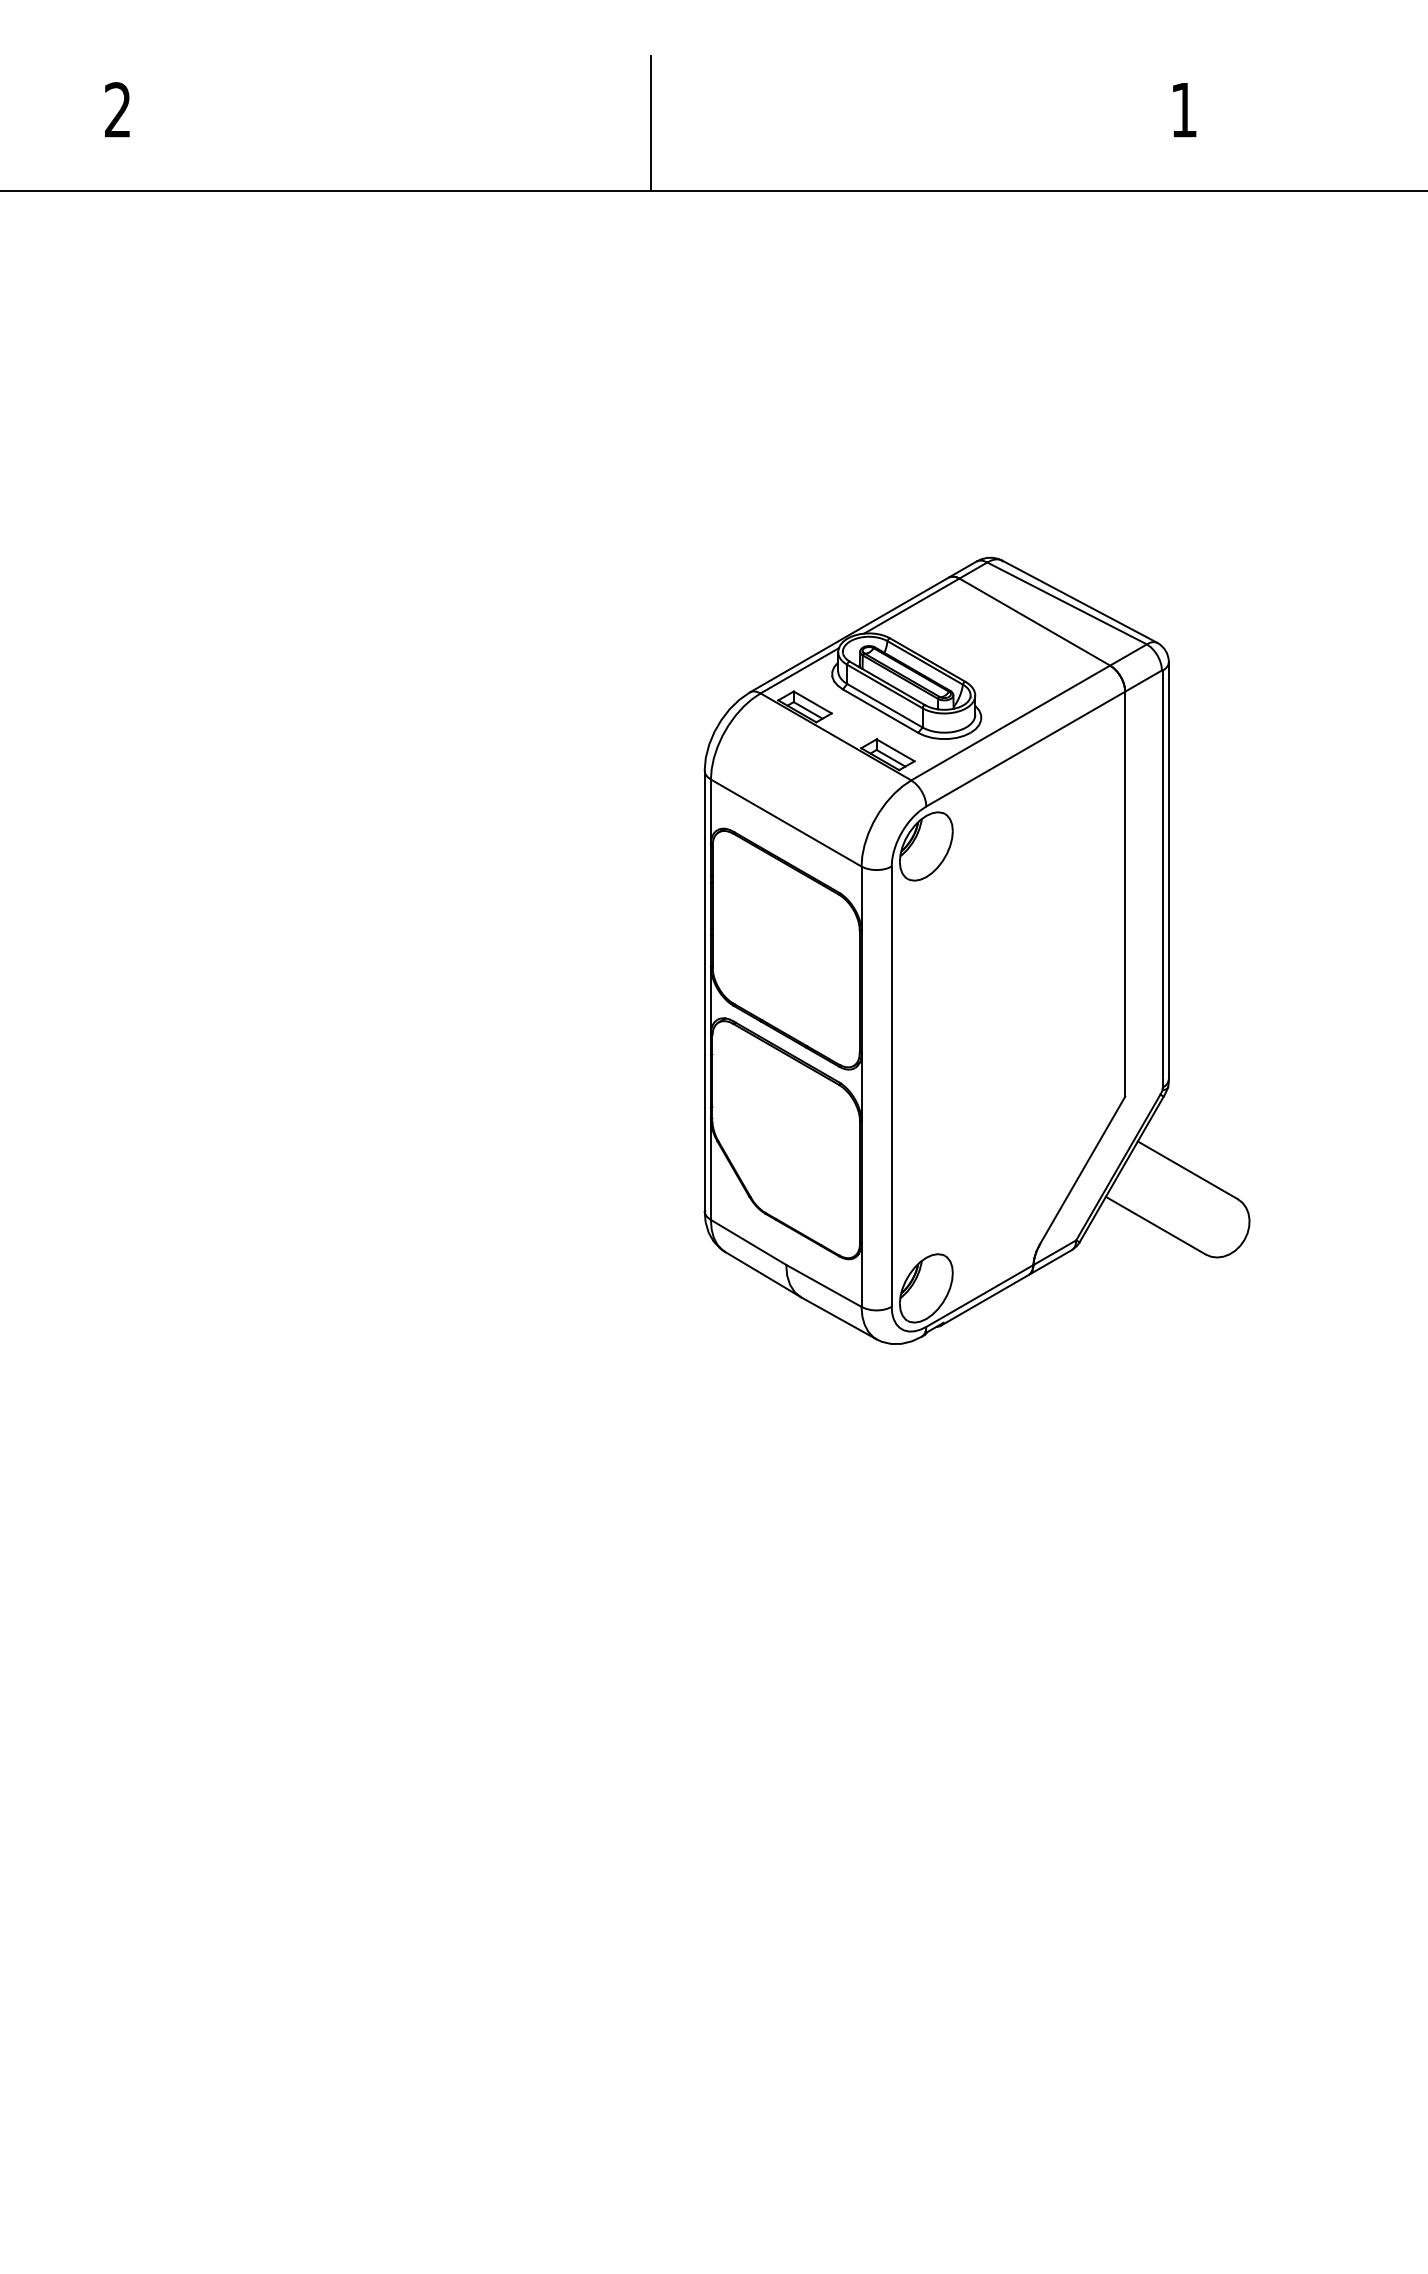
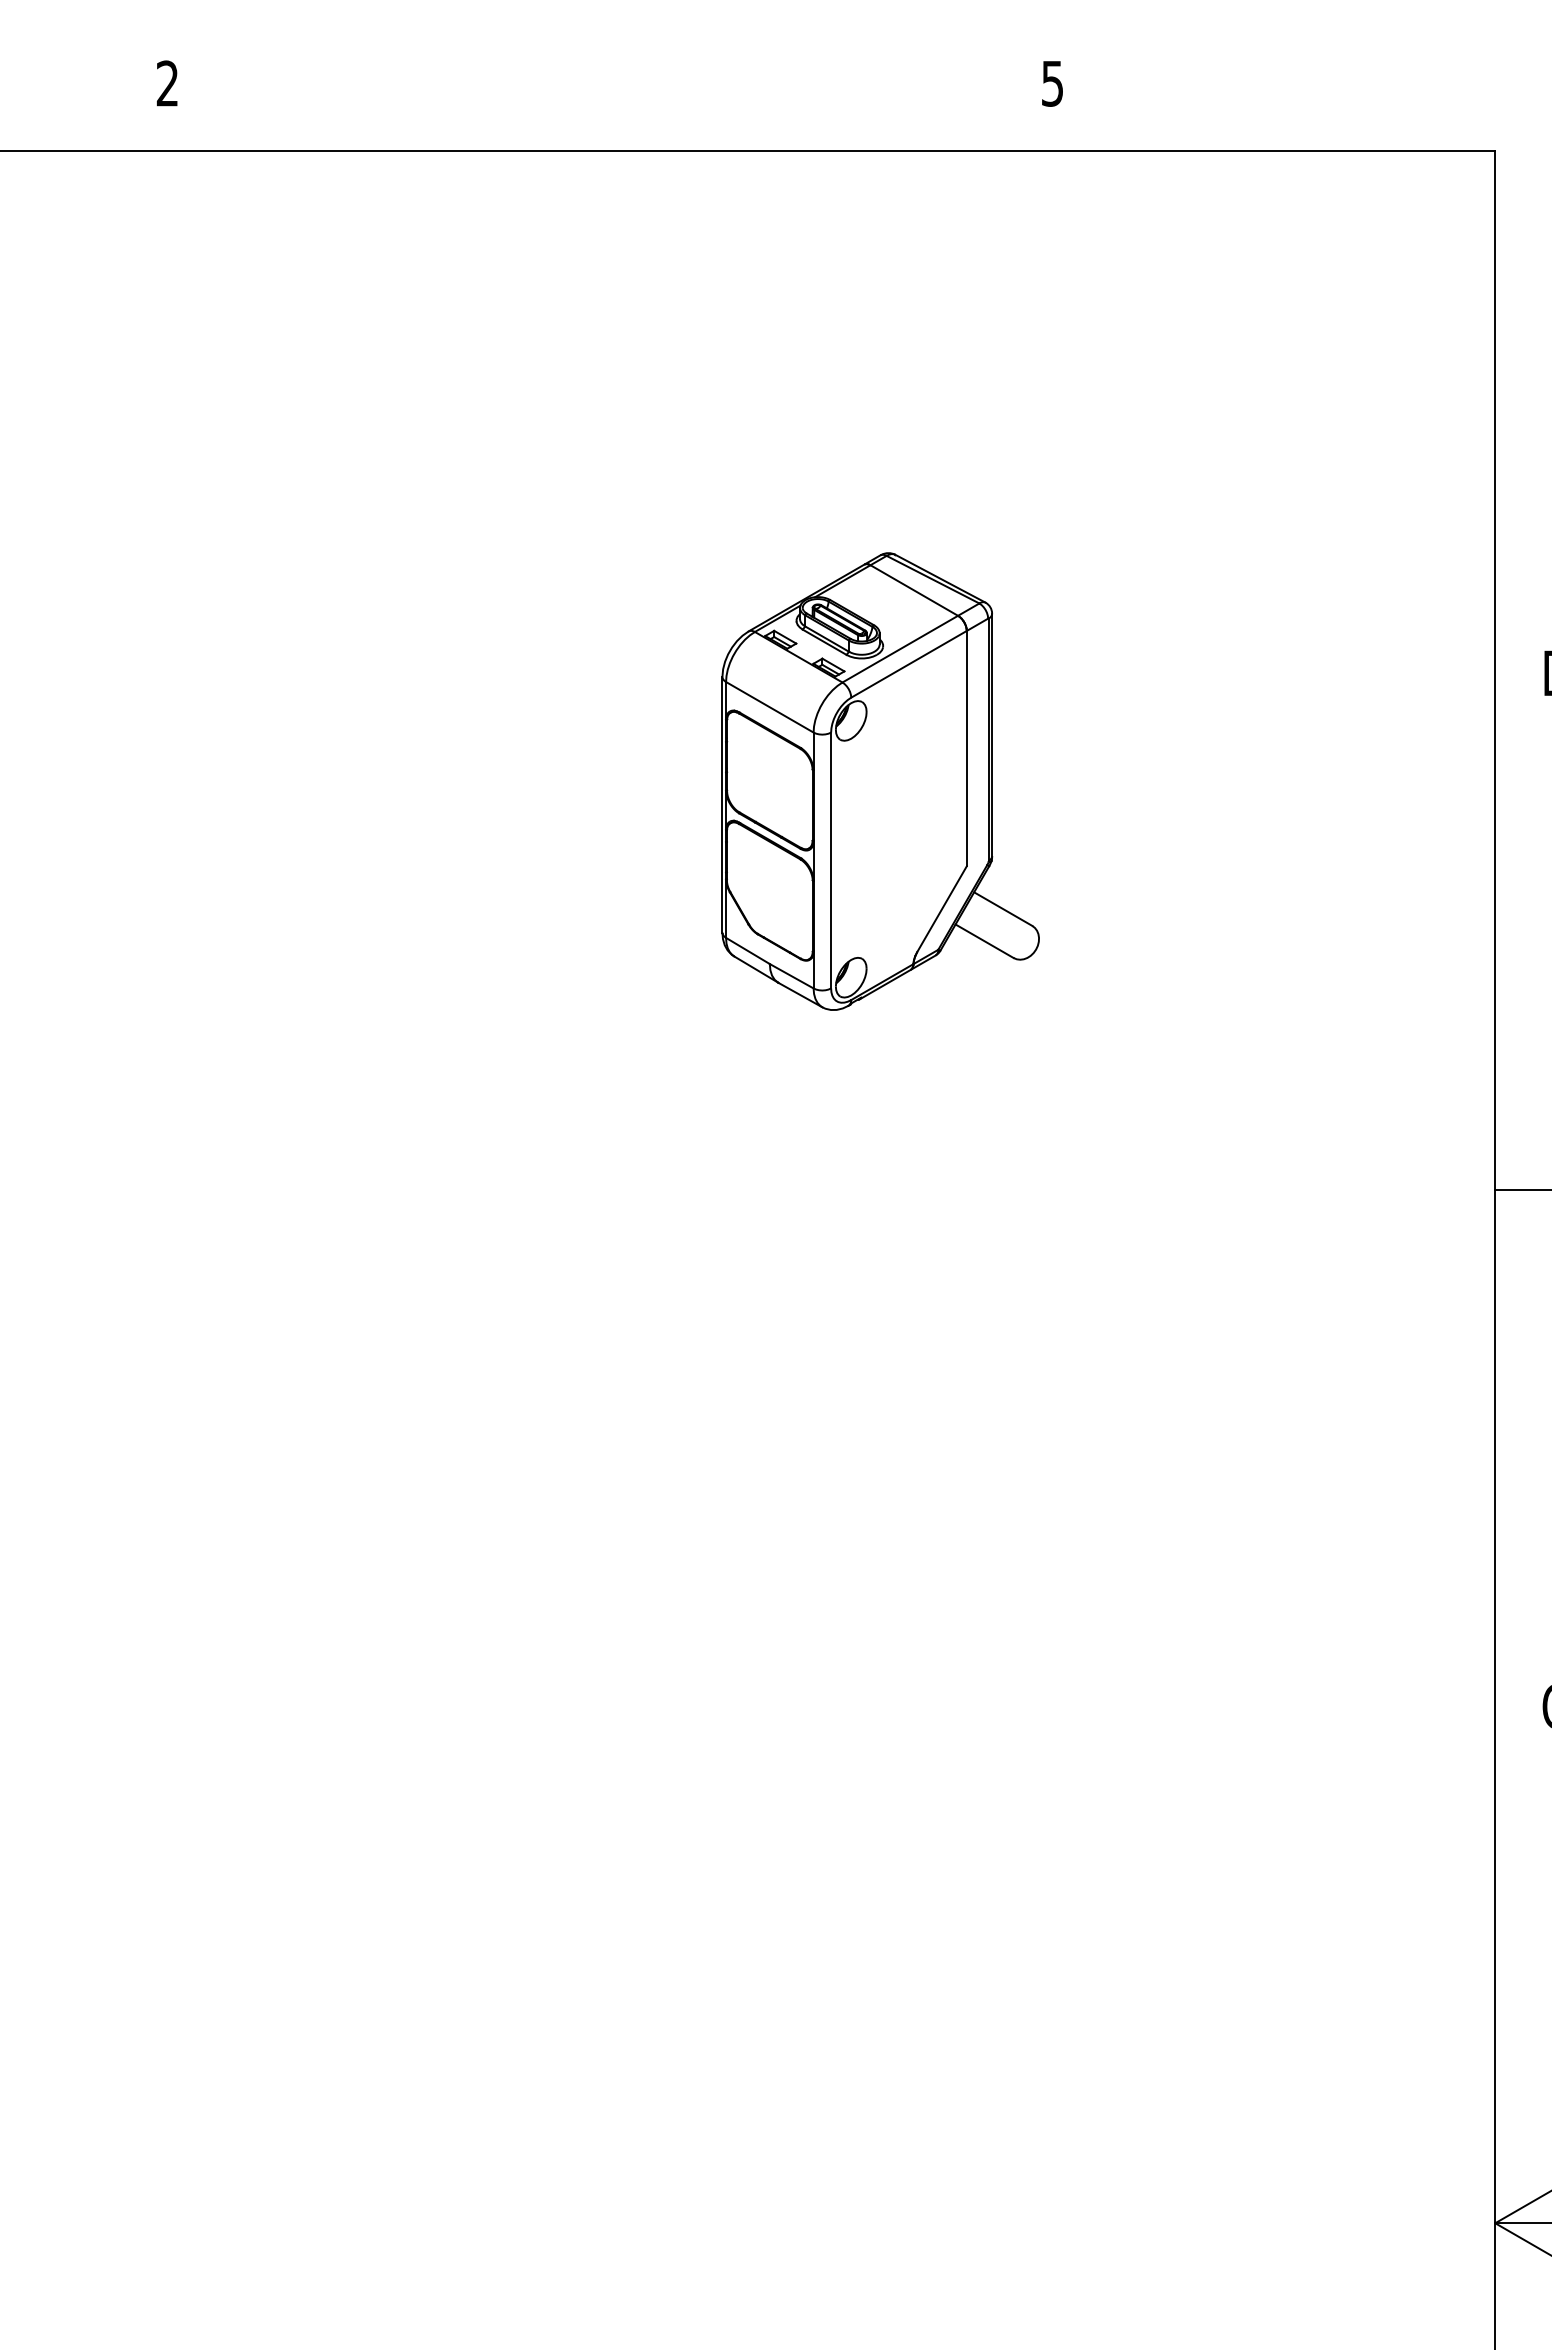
text: (1183, 109) -> (1052, 83), 1 -> 5
line: (651, 123) -> (610, 94), removed
part: (976, 950) -> (880, 781), size x0.7

